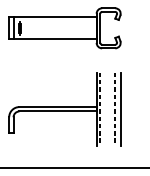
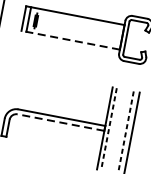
line: (52, 39) -> (70, 40), solid -> dashed
line: (58, 111) -> (61, 122), solid -> dashed

